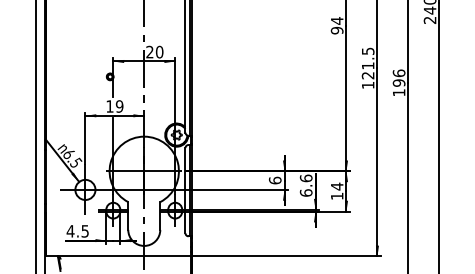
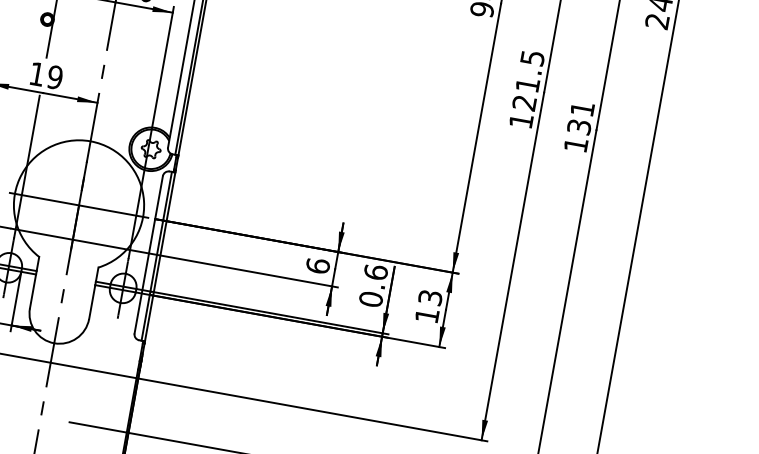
text: (398, 77) -> (580, 116), 196 -> 131
text: (336, 186) -> (429, 297), 14 -> 13
text: (305, 192) -> (369, 298), 6.6 -> 0.6

